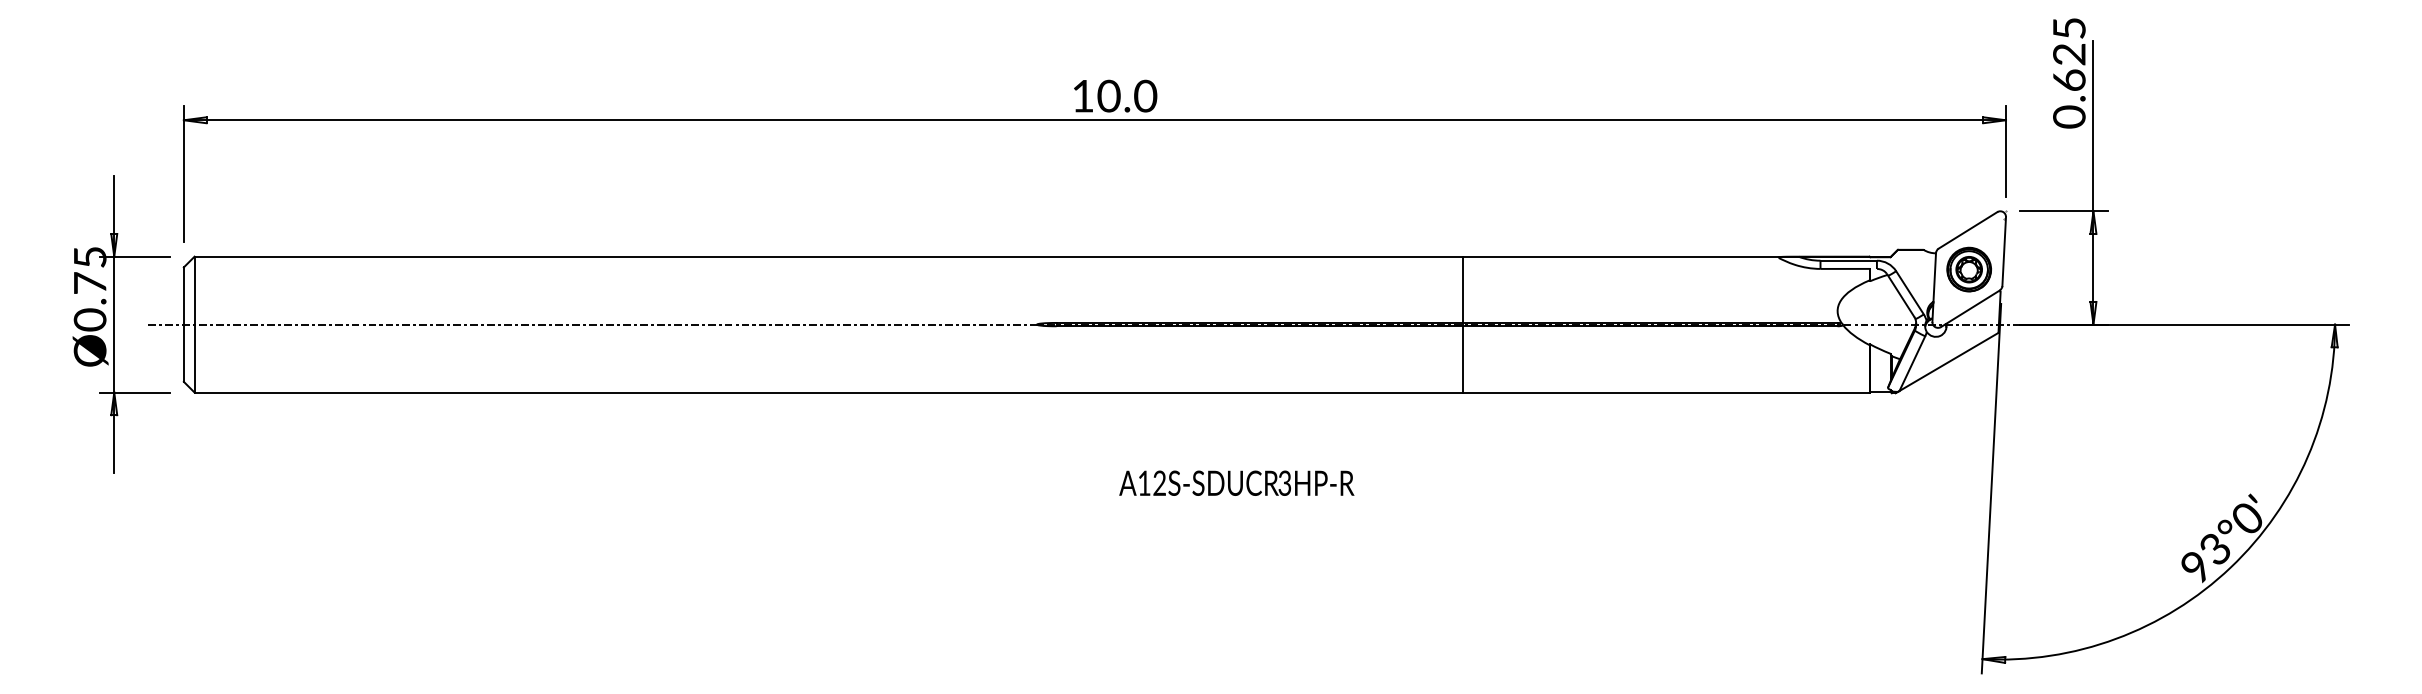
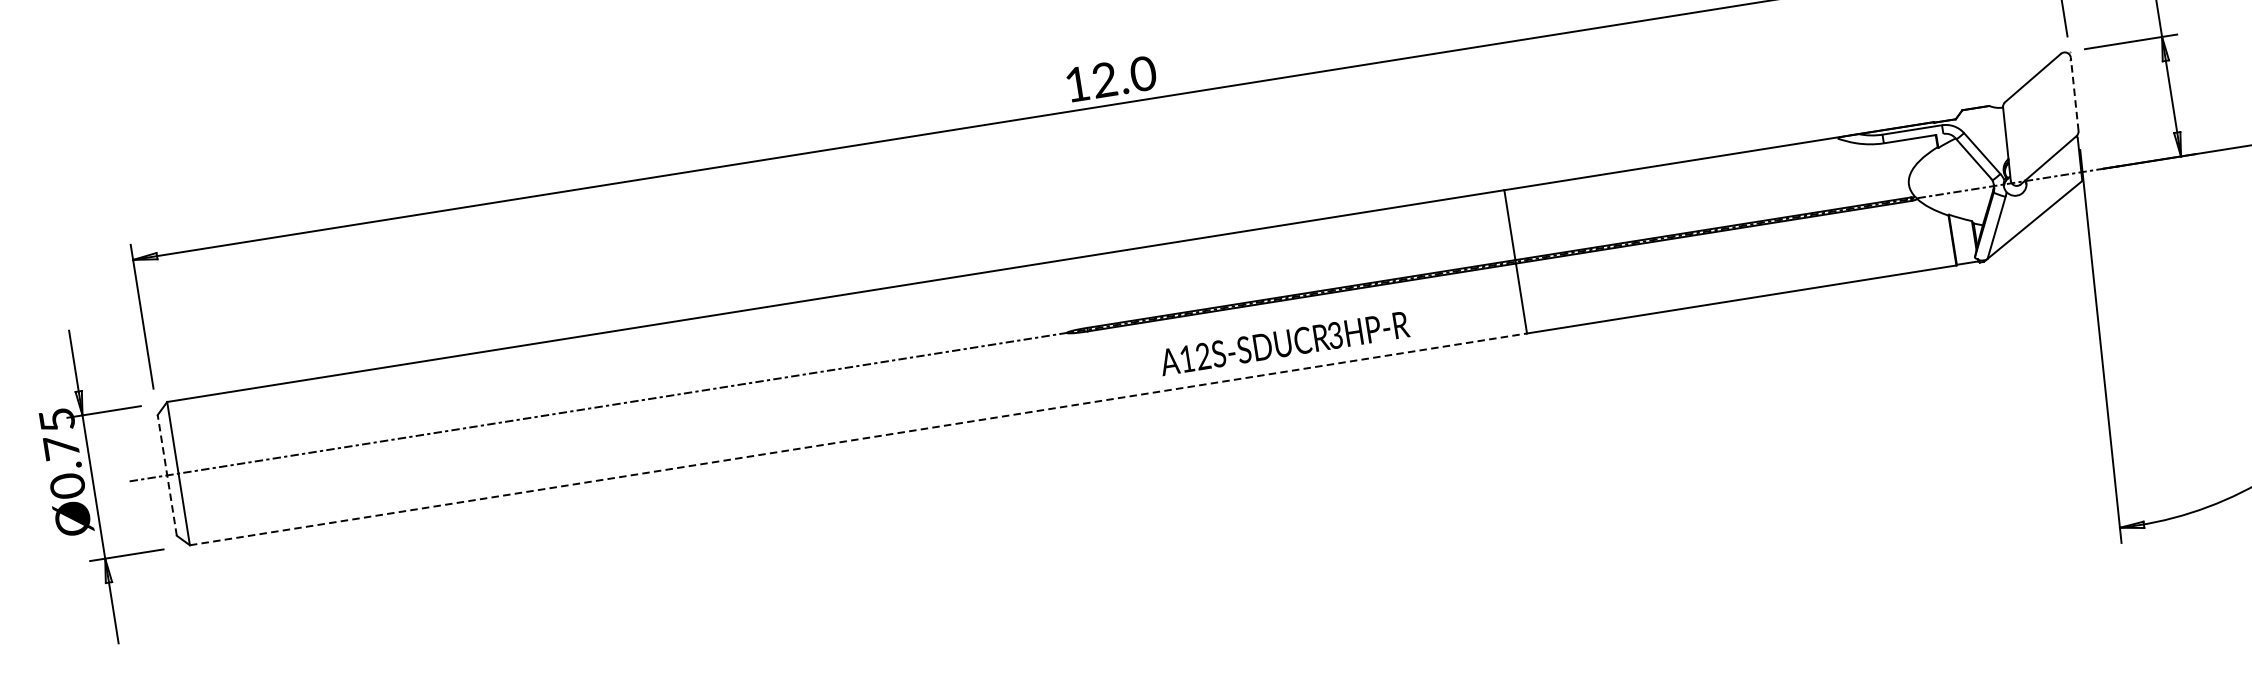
text: (1108, 96) -> (1104, 80), 10.0 -> 12.0
line: (2004, 251) -> (2075, 94), solid -> dashed
part: (1968, 269) -> (2040, 119), removed
line: (183, 324) -> (166, 475), solid -> dashed
line: (828, 392) -> (858, 439), solid -> dashed
text: (1236, 482) -> (1284, 342), moved

